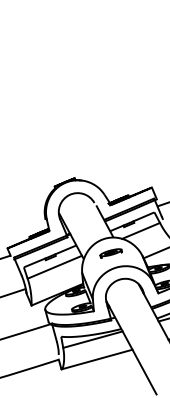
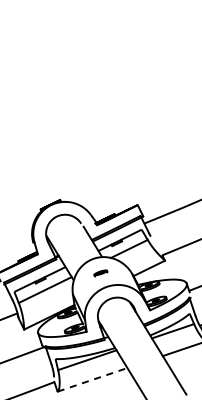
part: (110, 253) -> (100, 273), size x0.6
line: (96, 359) -> (92, 379), solid -> dashed

